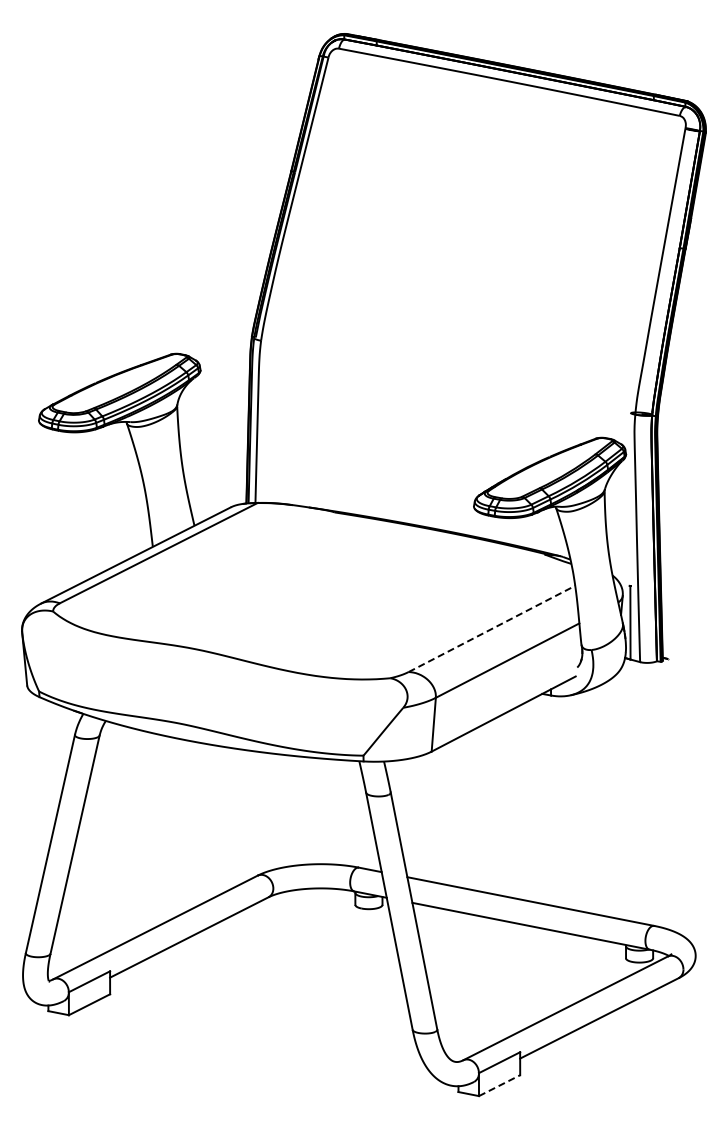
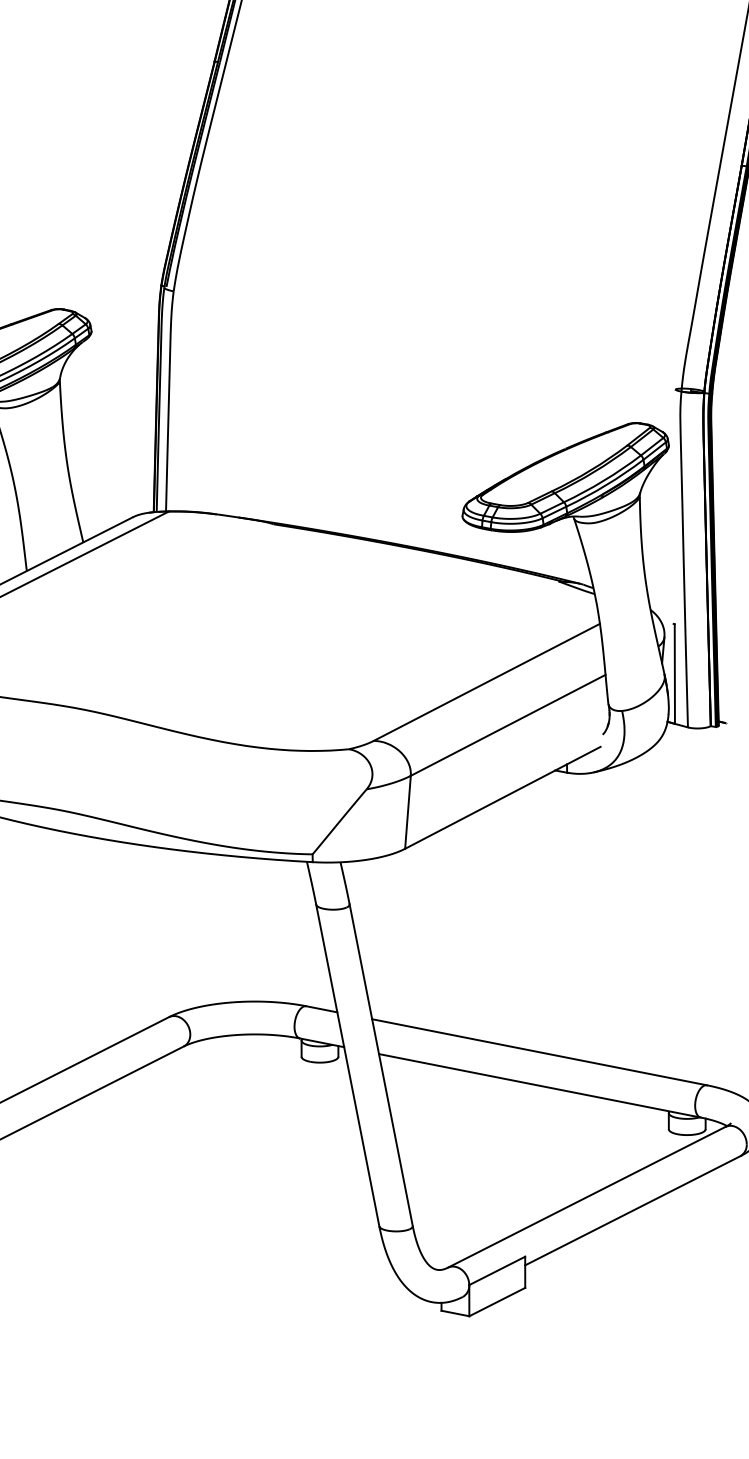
line: (491, 628) -> (486, 681), dashed -> solid
line: (500, 1085) -> (498, 1301), dashed -> solid

